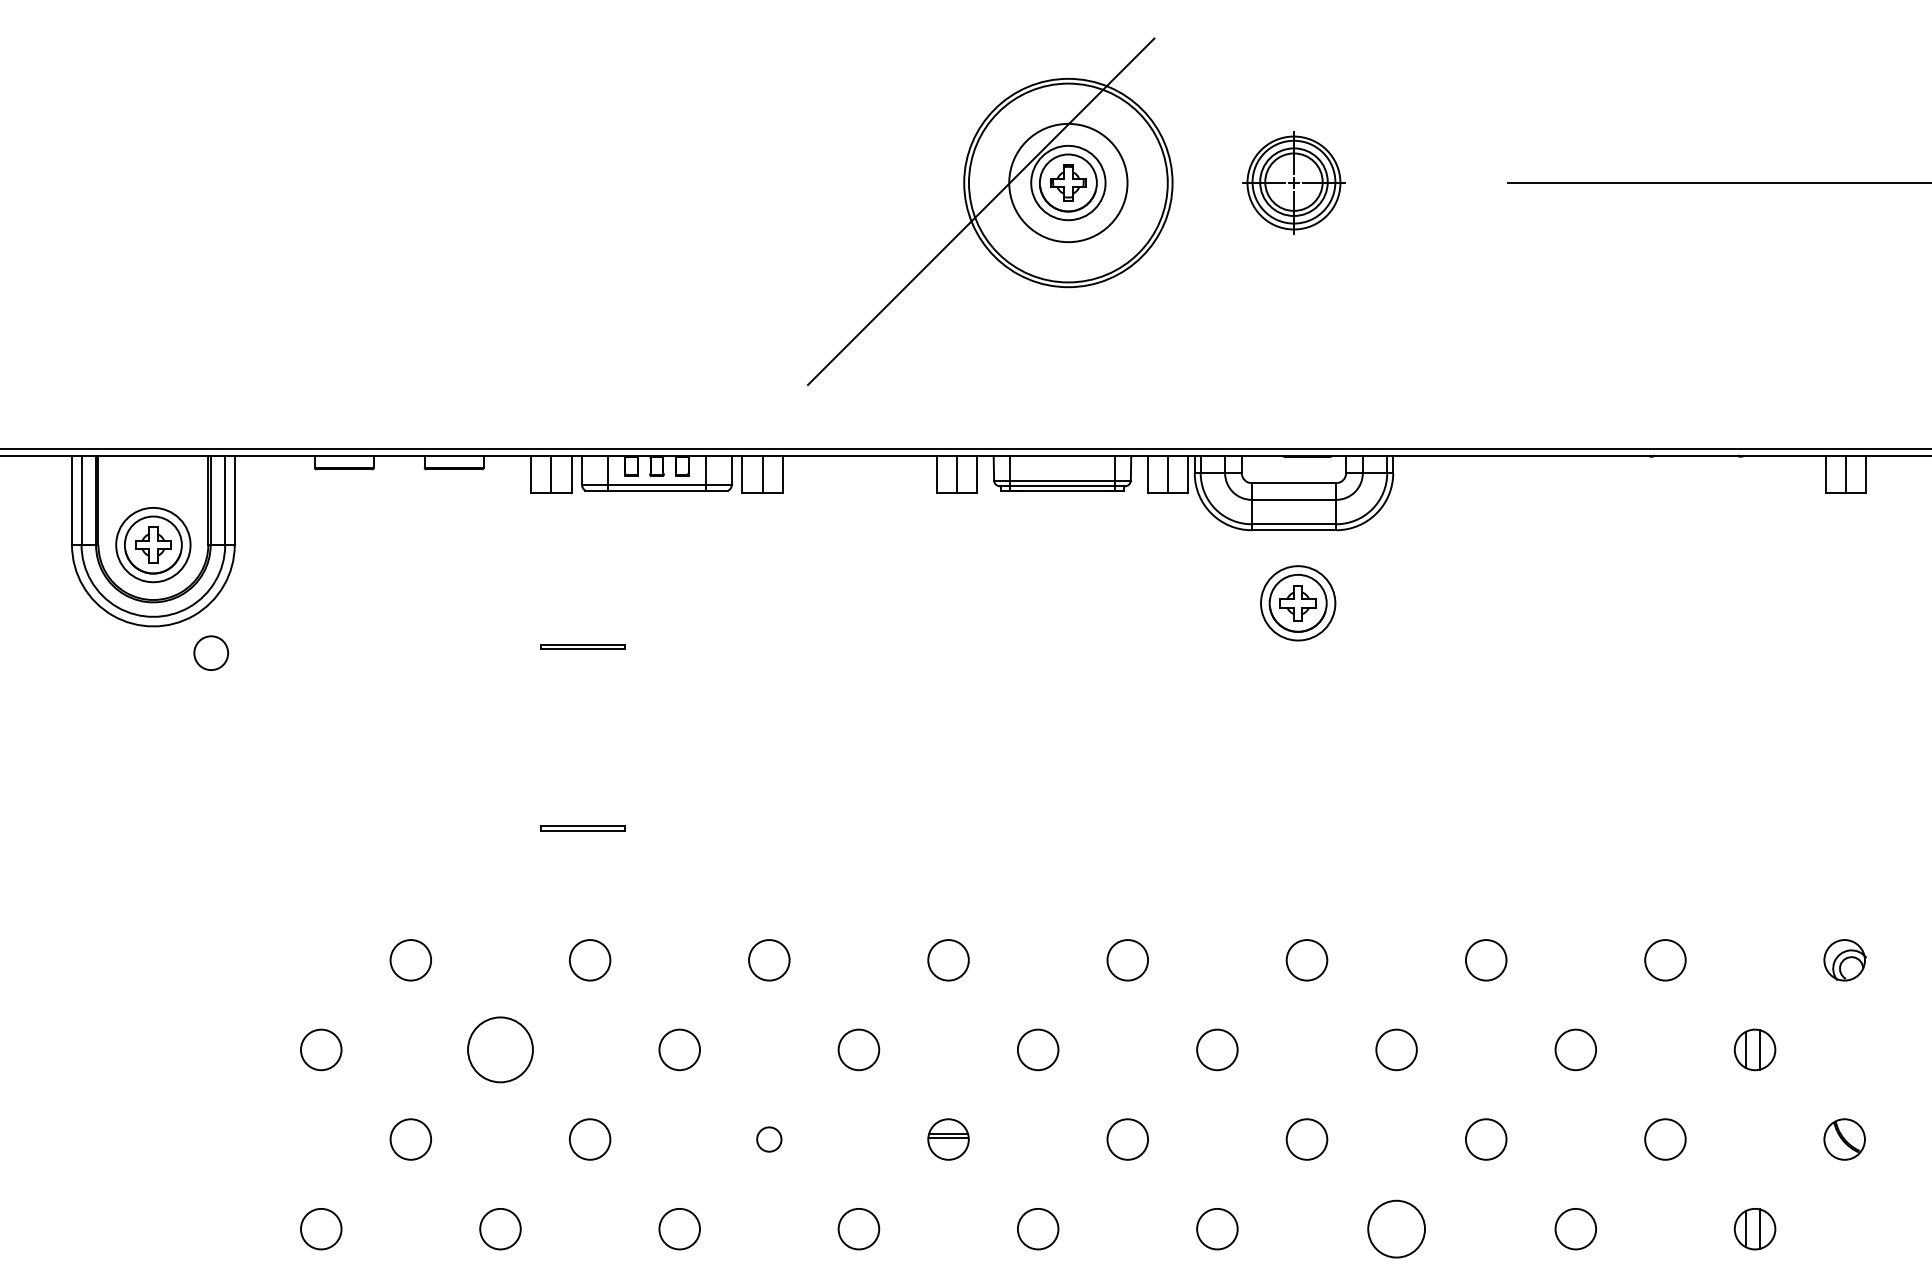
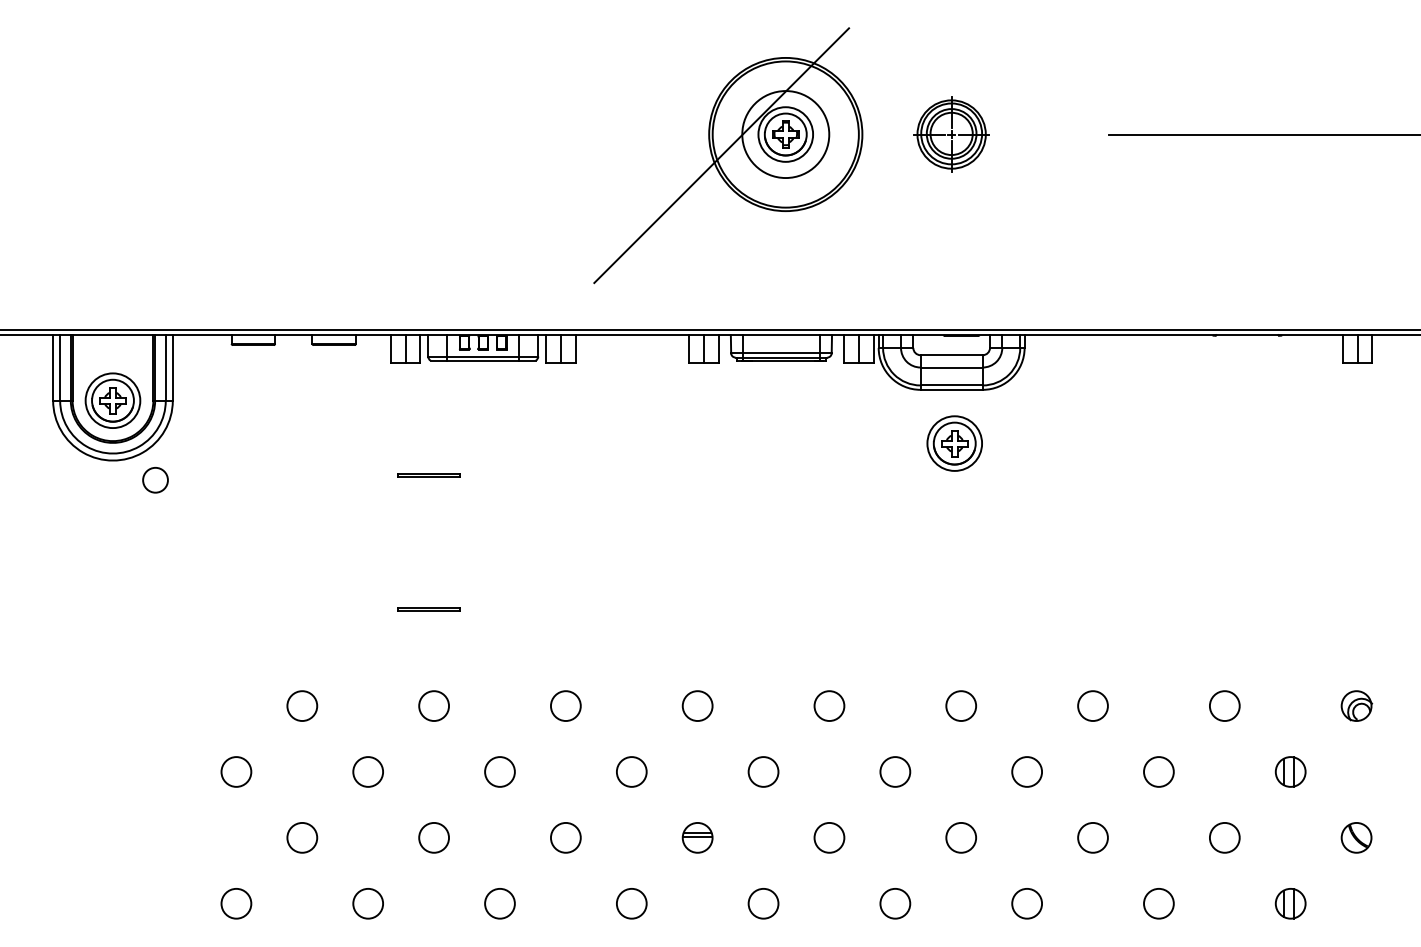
circle: (500, 1049) -> (368, 771), size x0.62
circle: (769, 1139) -> (566, 837), size x1.67
circle: (1396, 1228) -> (1027, 903), size x0.71

